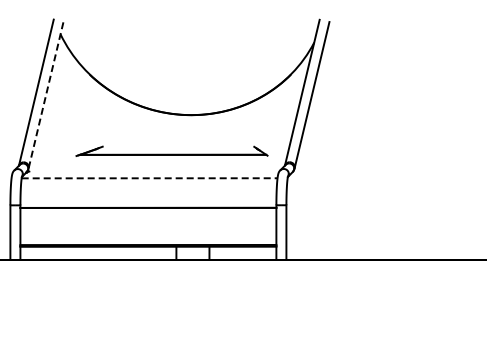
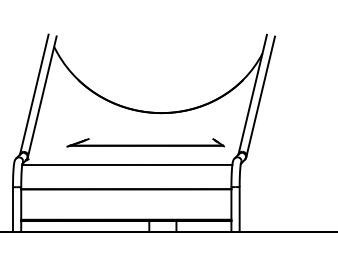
line: (46, 94) -> (42, 96), dashed -> solid
line: (149, 178) -> (127, 165), dashed -> solid

